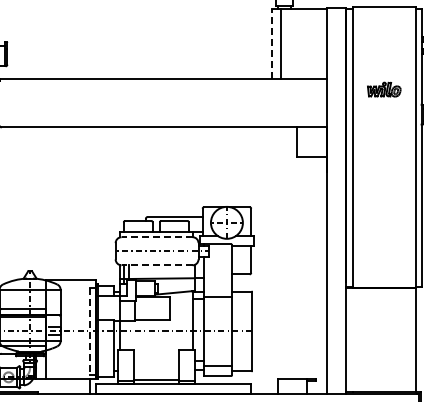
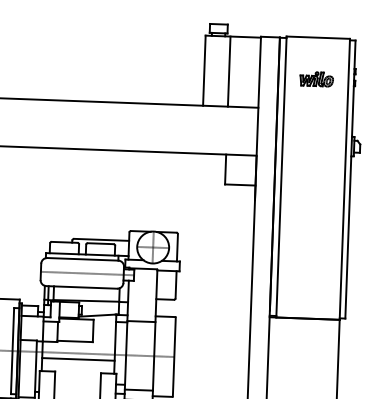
line: (271, 43) -> (204, 69), dashed -> solid
line: (280, 44) -> (229, 71), moved
part: (384, 89) -> (317, 79), moved
line: (157, 237) -> (83, 259), dashed -> solid
line: (157, 265) -> (82, 287), dashed -> solid
line: (90, 331) -> (12, 351), dashed -> solid
line: (156, 337) -> (78, 359), added

